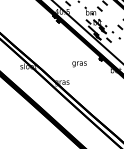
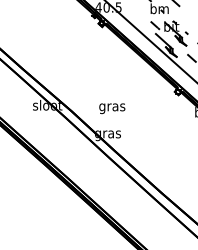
text: (79, 64) -> (112, 109), moved

